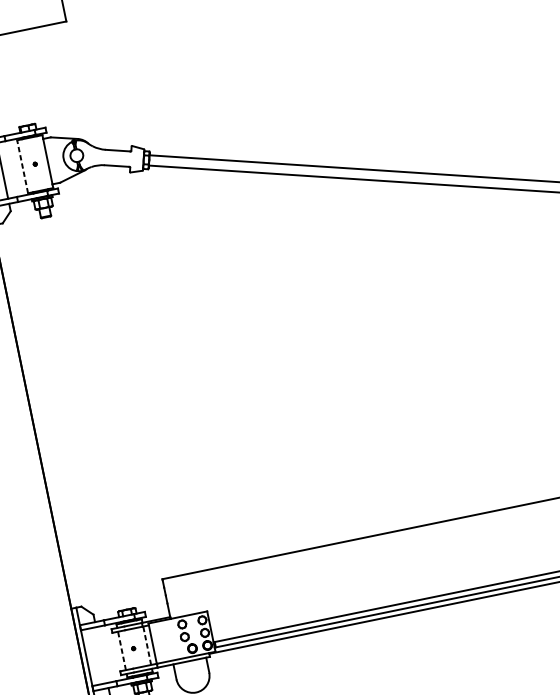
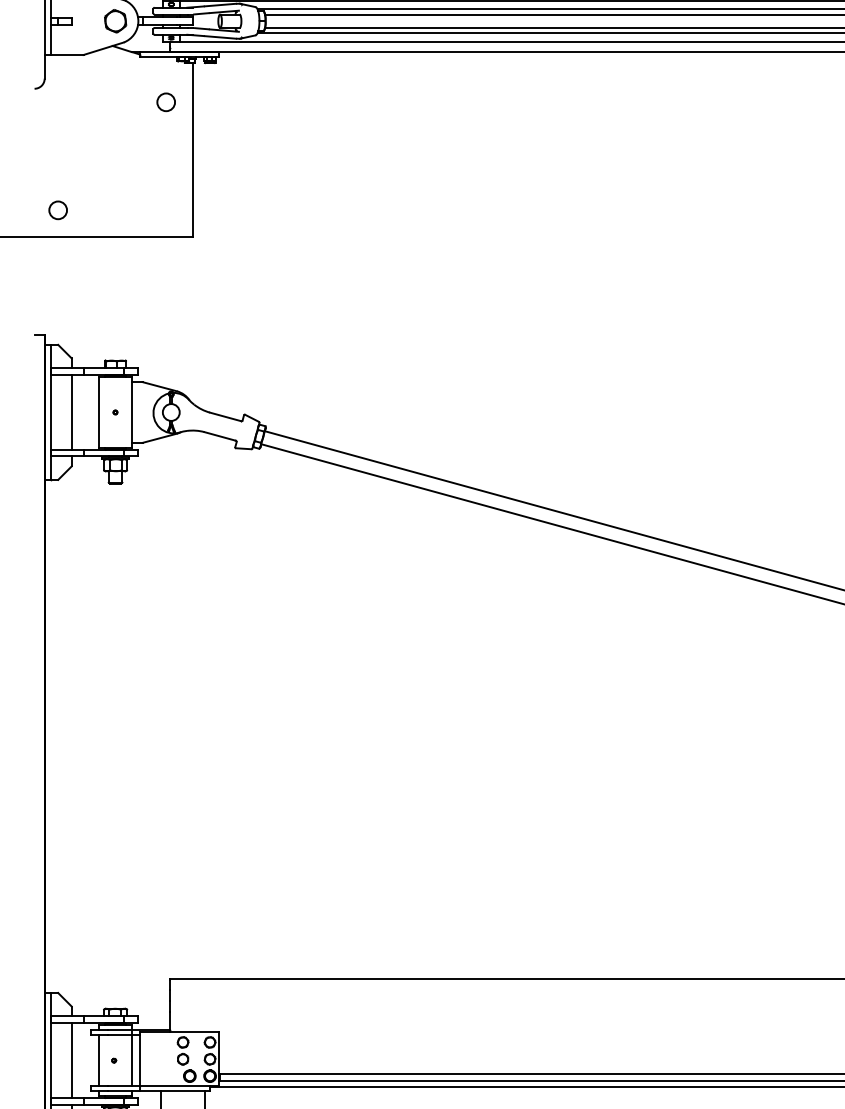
line: (22, 166) -> (98, 411), dashed -> solid
line: (147, 645) -> (132, 1060), dashed -> solid
line: (121, 650) -> (98, 1060), dashed -> solid
line: (101, 655) -> (71, 1060), added

